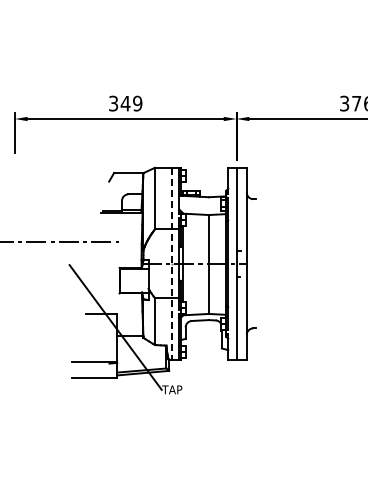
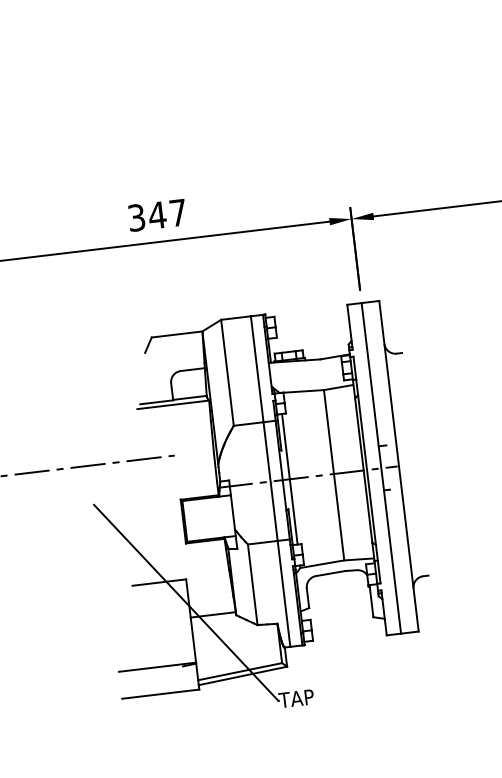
text: (137, 103) -> (177, 212), 349 -> 347
line: (172, 263) -> (270, 481), dashed -> solid

